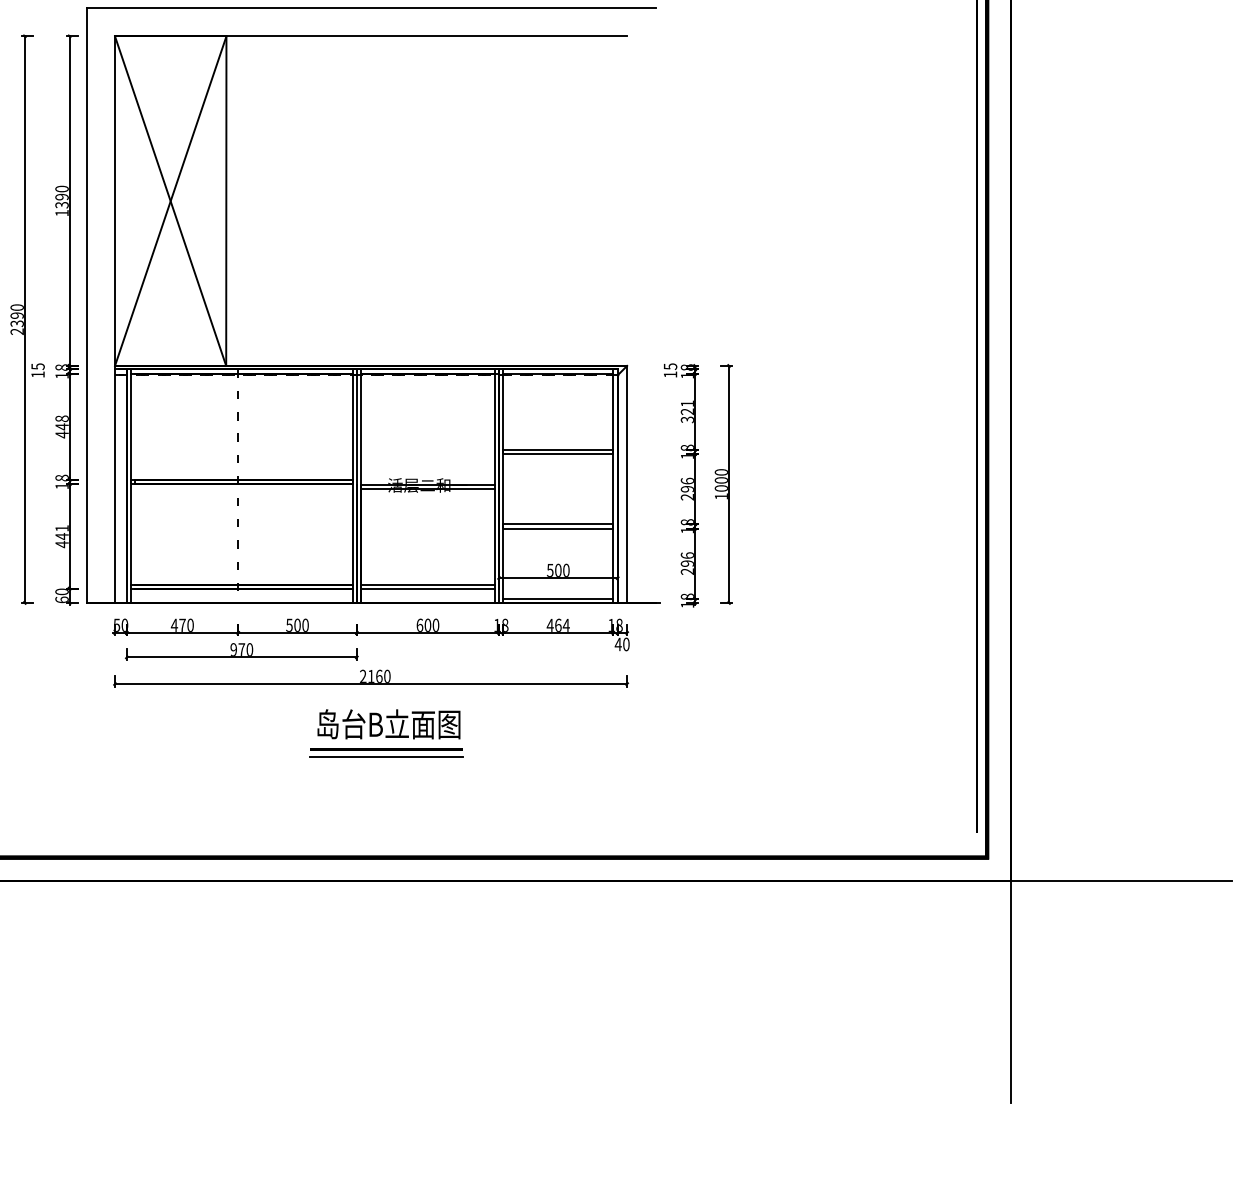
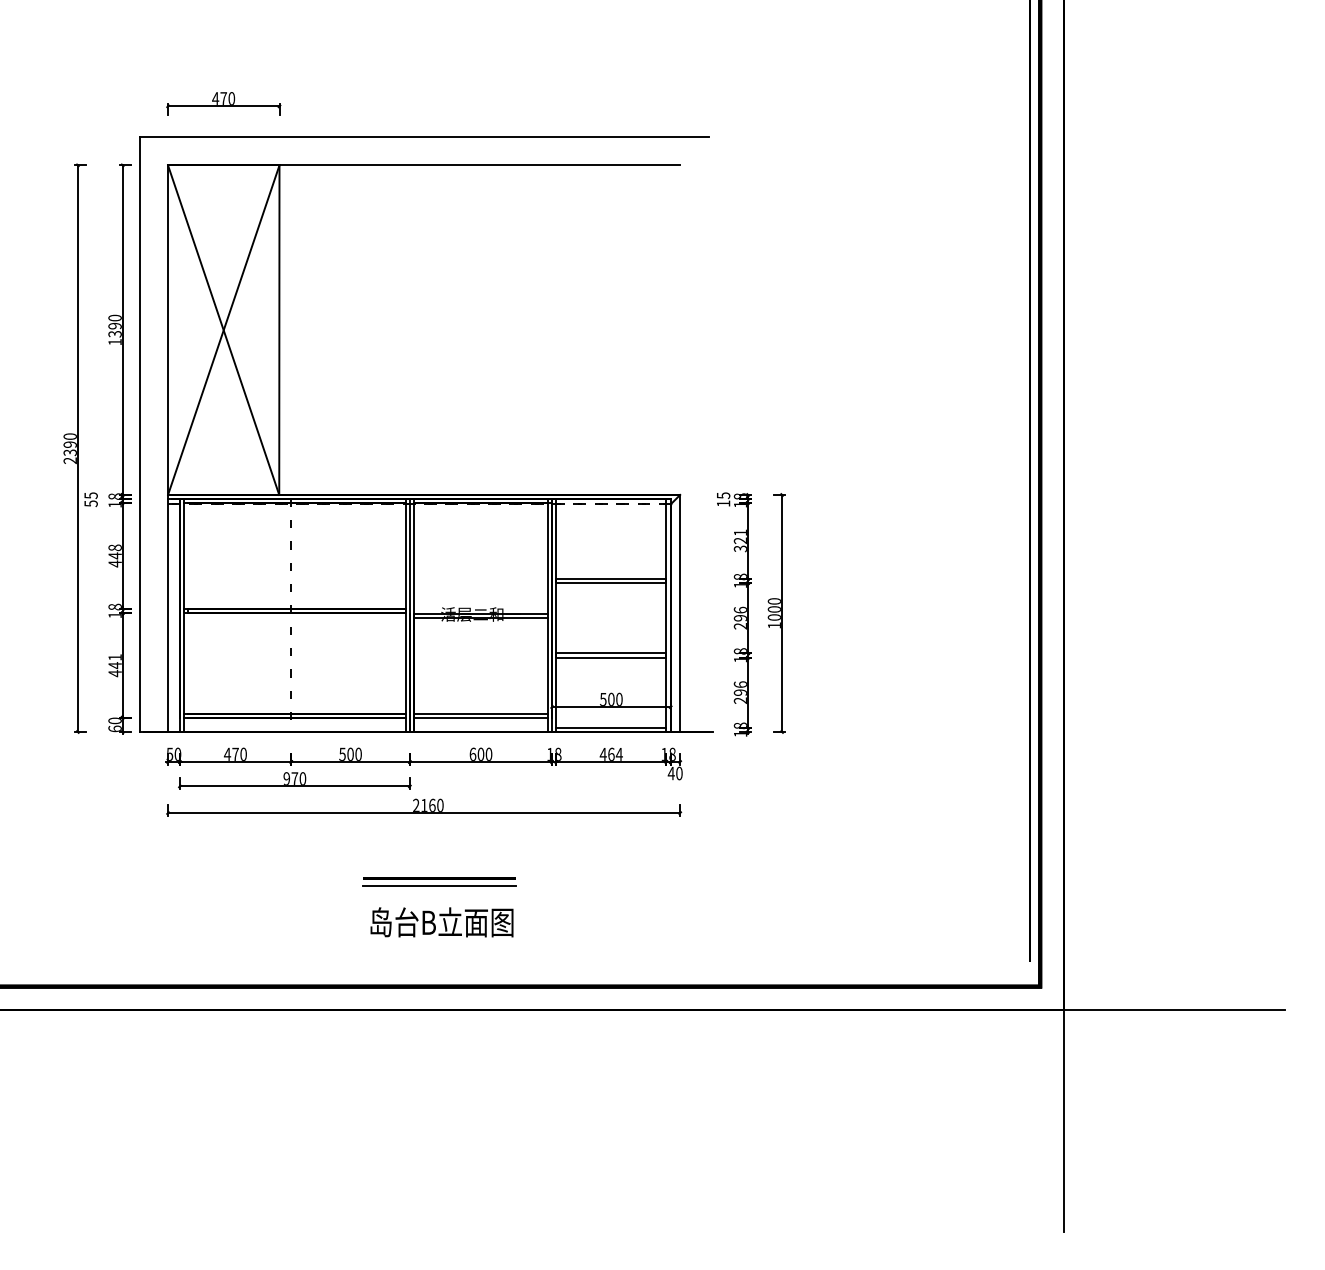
line: (558, 373) -> (611, 502), removed
text: (37, 374) -> (90, 503), 15 -> 55
text: (388, 724) -> (441, 922), moved

